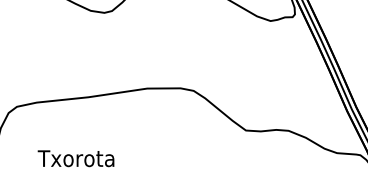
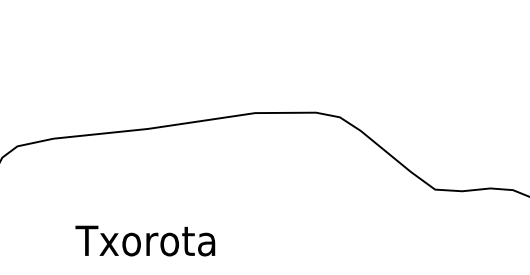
text: (75, 158) -> (144, 240), moved

